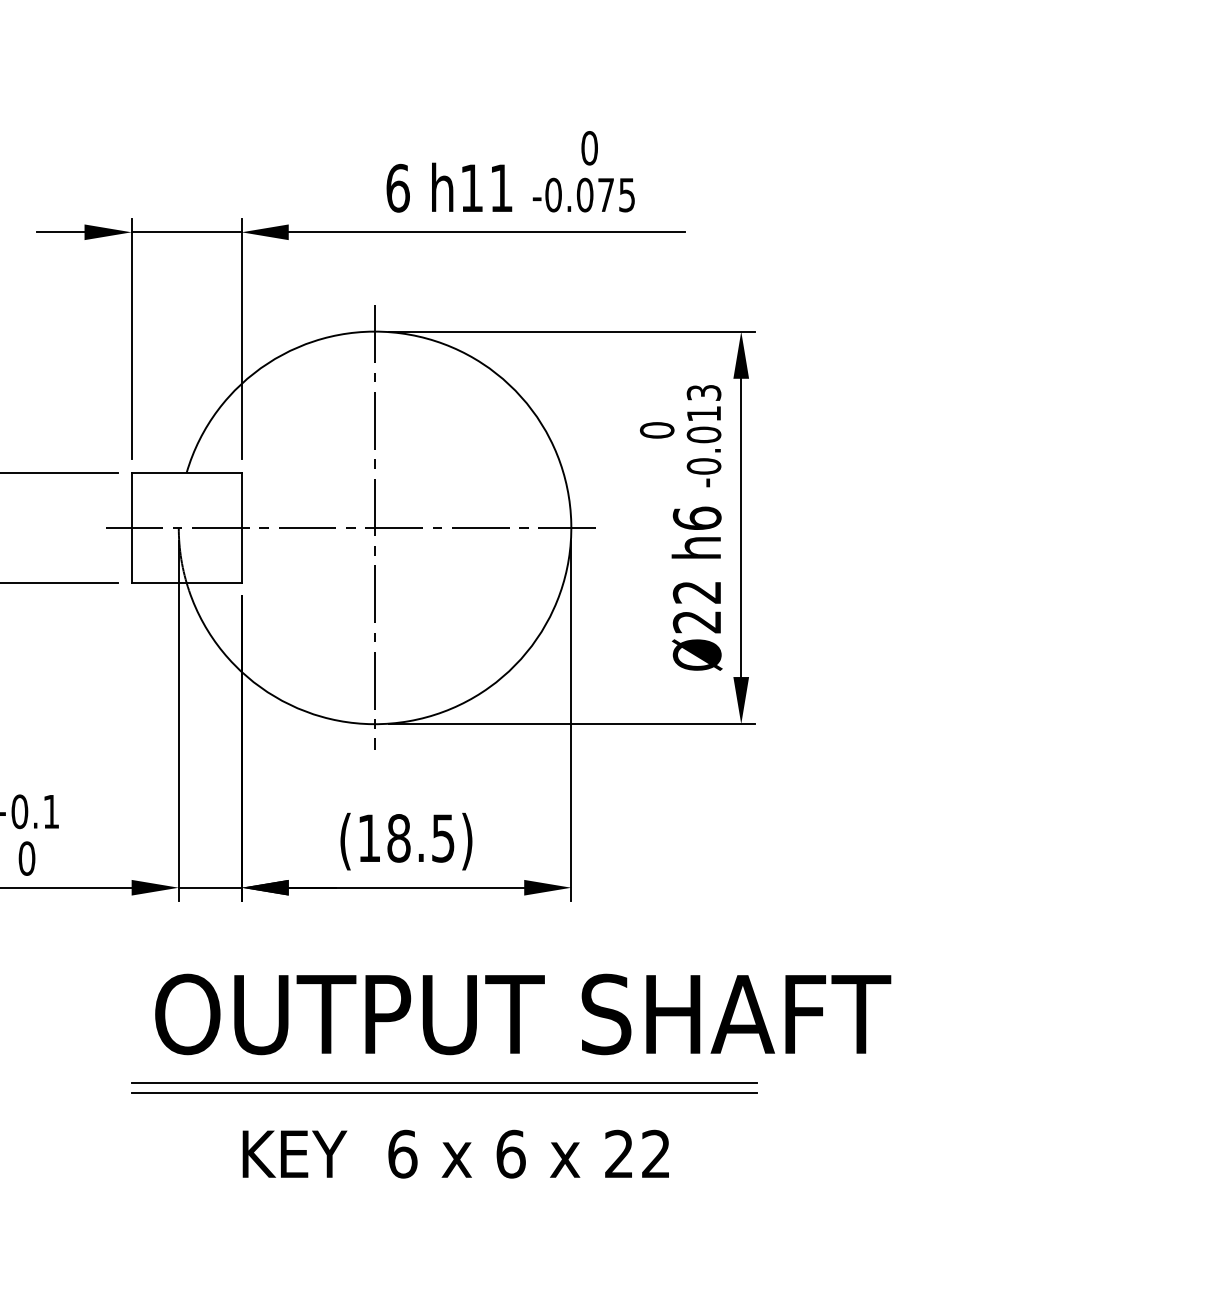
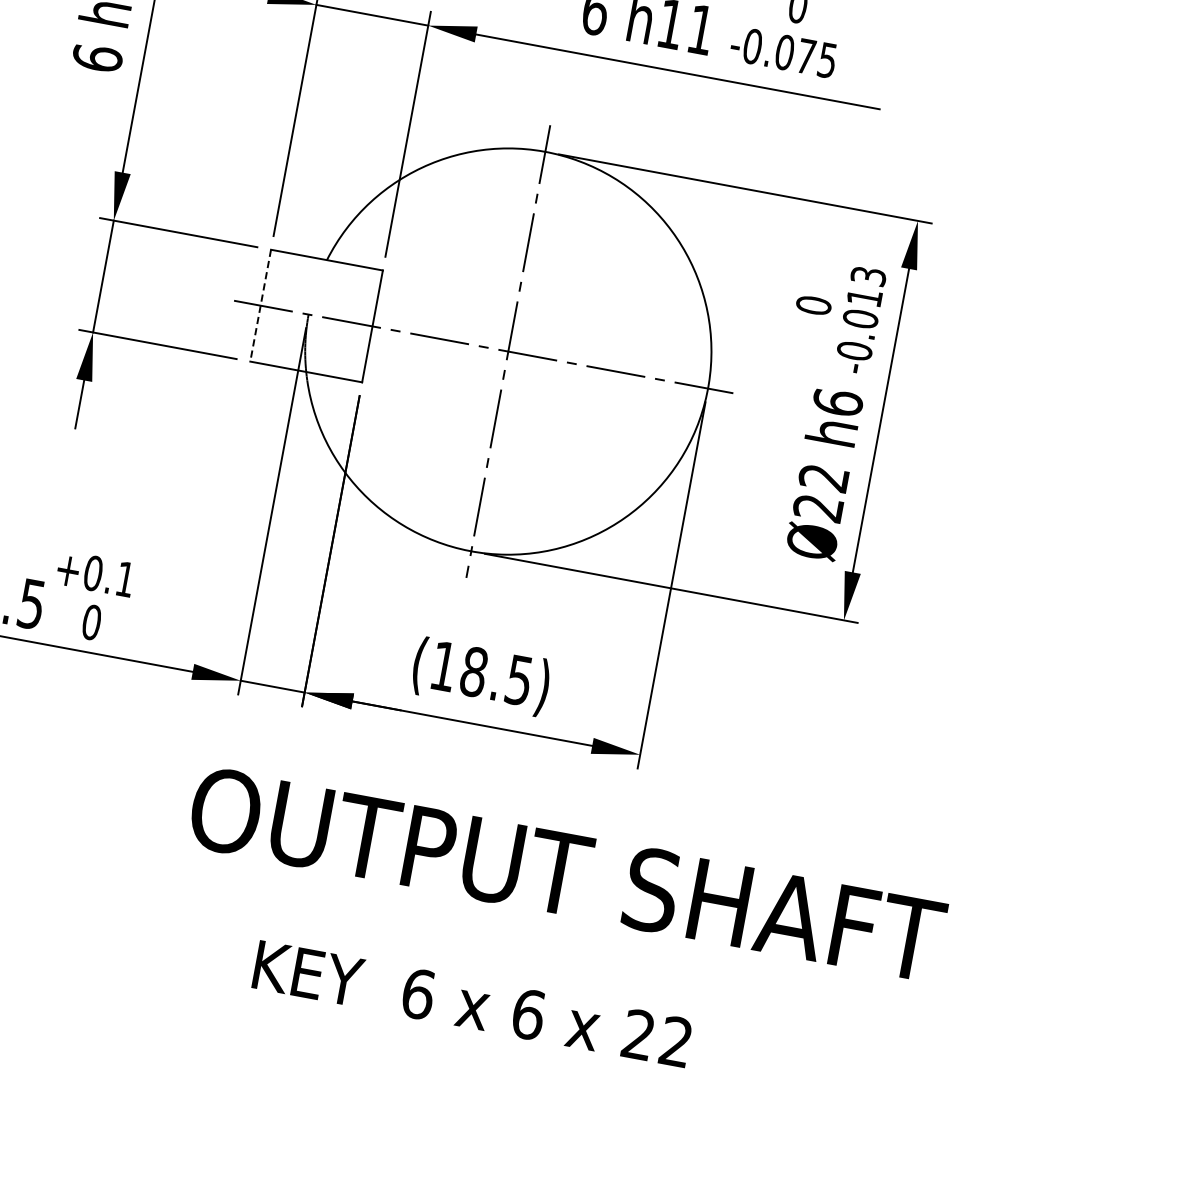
line: (131, 527) -> (260, 305), solid -> dashed
line: (444, 1082) -> (474, 929), removed
line: (444, 1093) -> (472, 940), removed

